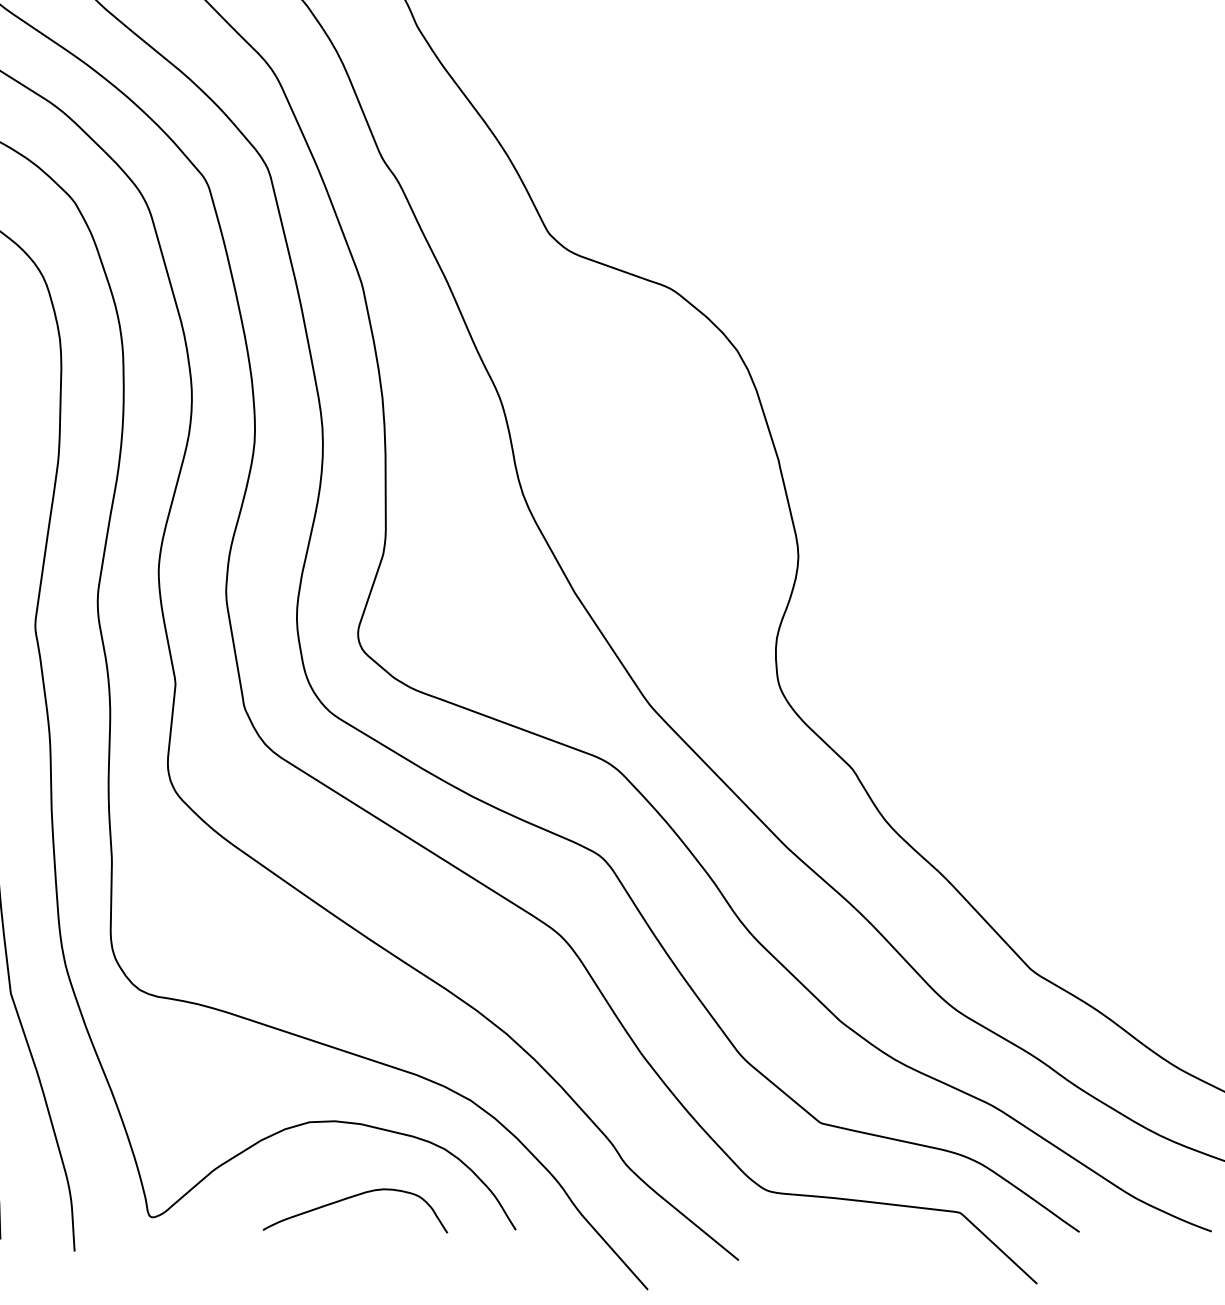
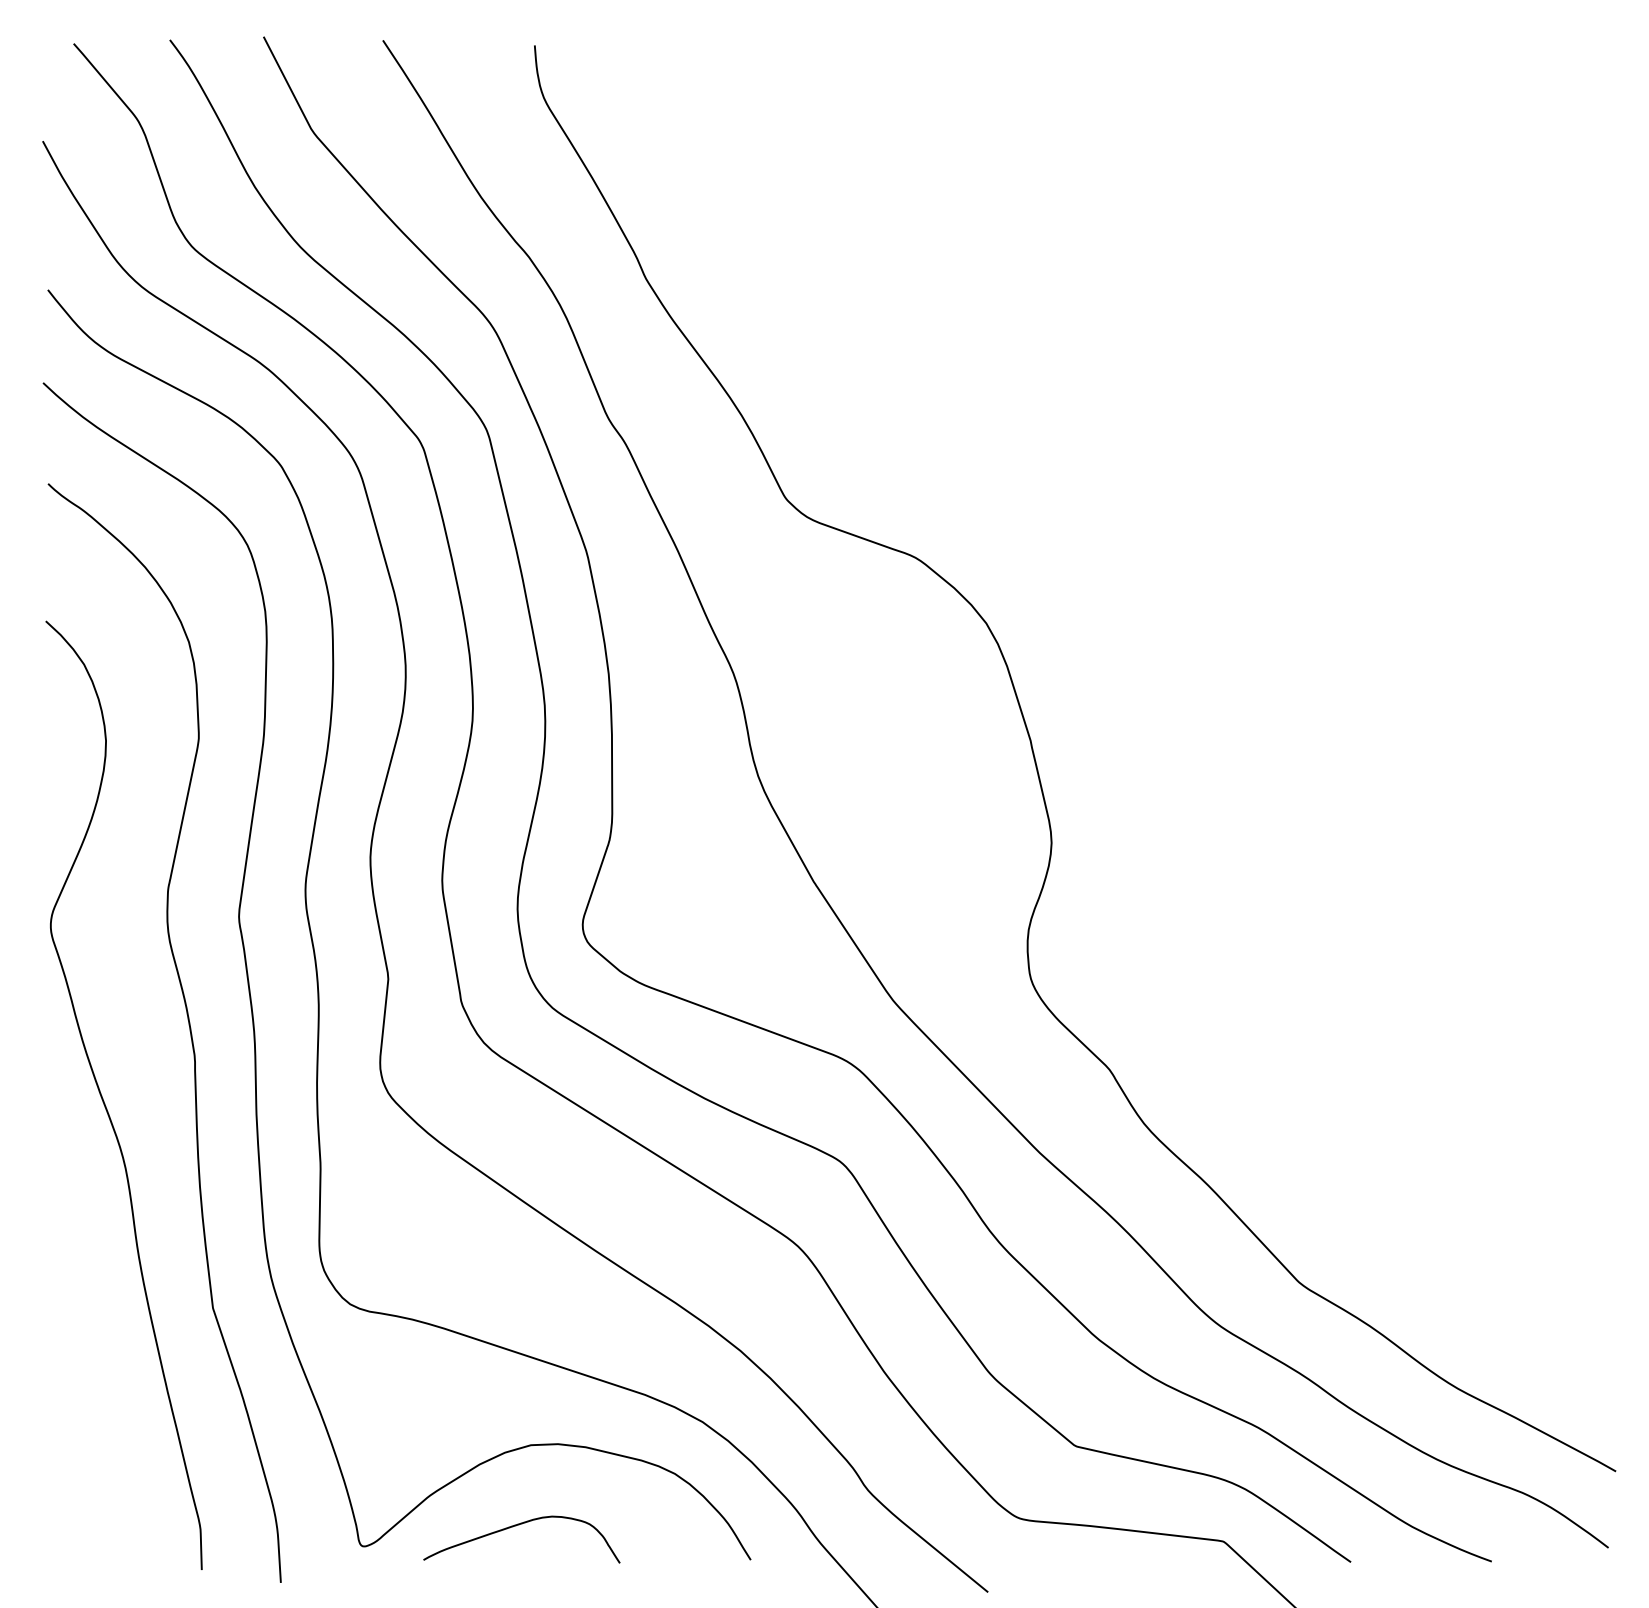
curve: (350, 1198) -> (516, 1526), moved

